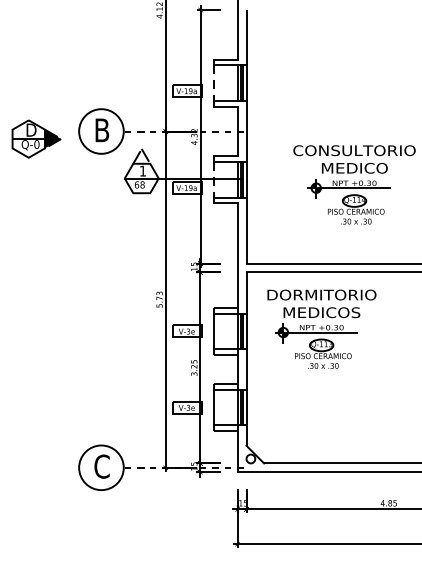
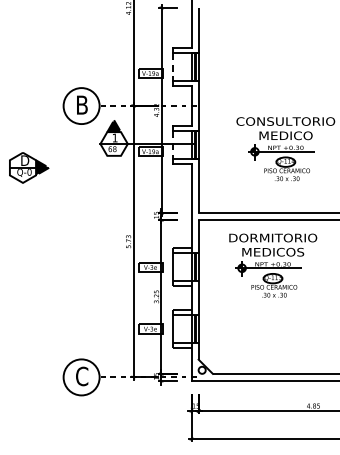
part: (36, 138) -> (29, 167), moved
fill: (141, 156) -> (113, 126), added
part: (321, 328) -> (272, 265), moved

